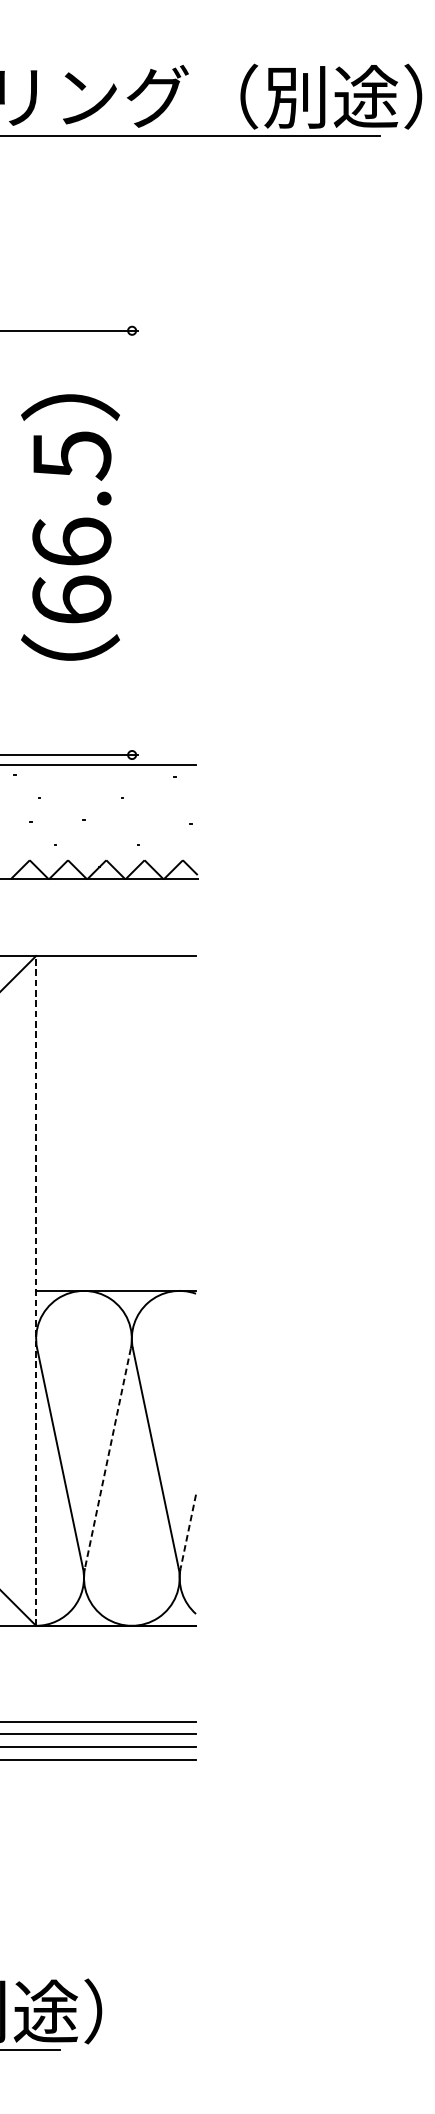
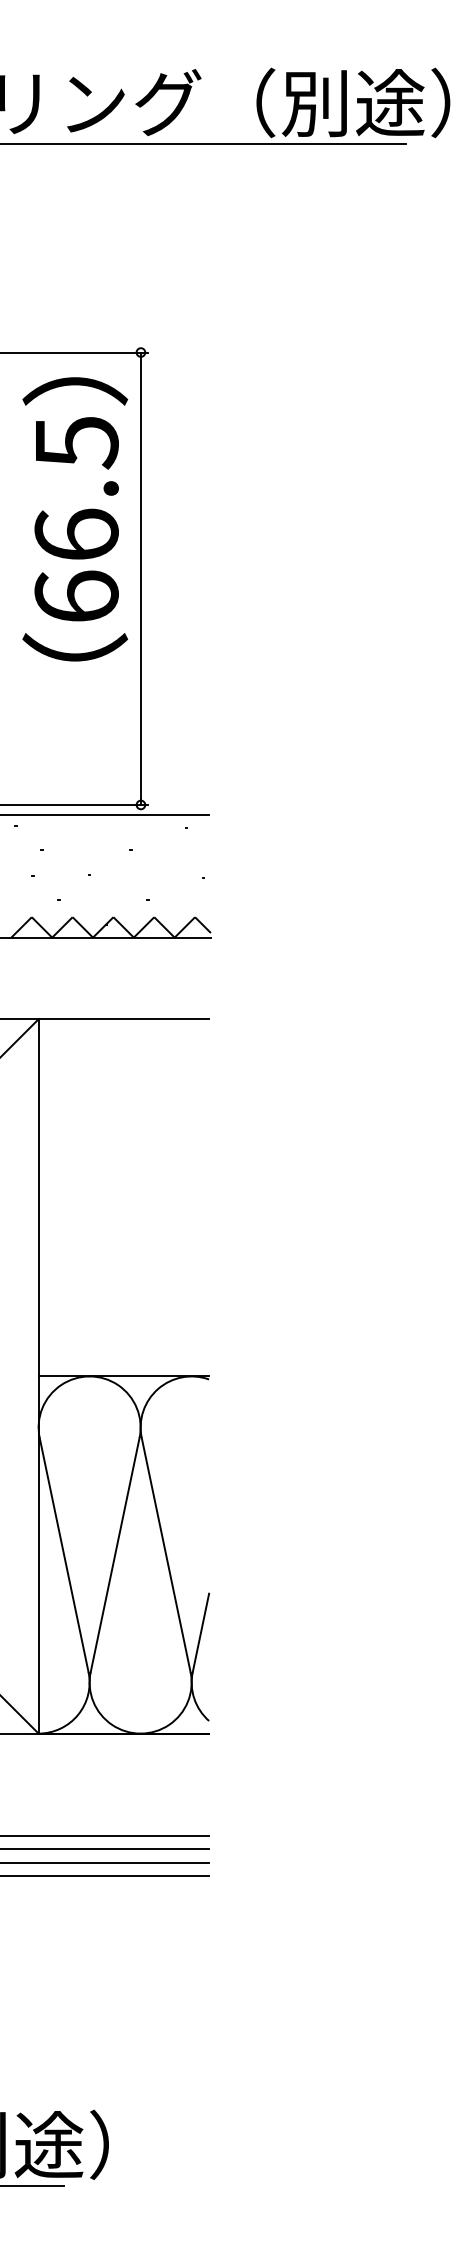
text: (70, 527) -> (75, 519), moved
line: (131, 542) -> (140, 578), added
line: (36, 1290) -> (38, 1375), dashed -> solid
line: (108, 1458) -> (115, 1555), dashed -> solid
line: (187, 1531) -> (200, 1633), dashed -> solid

